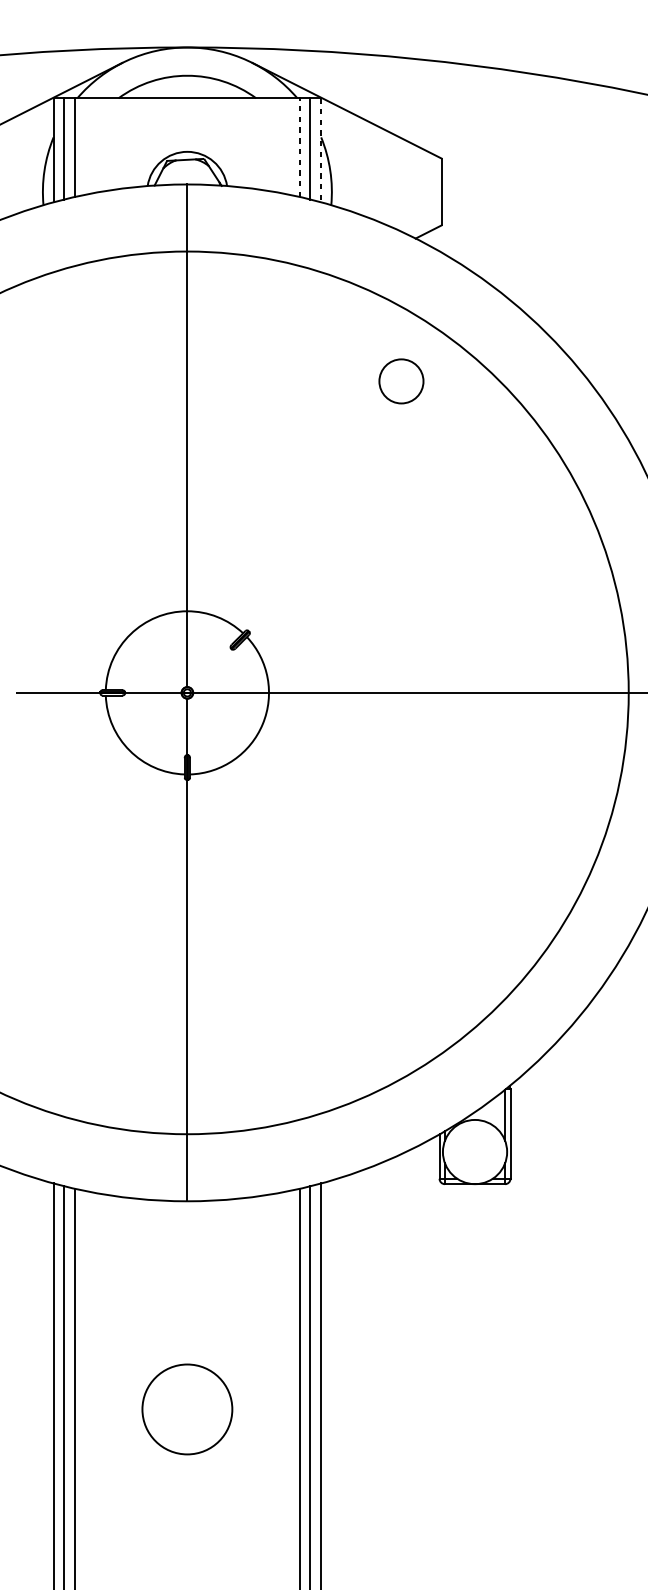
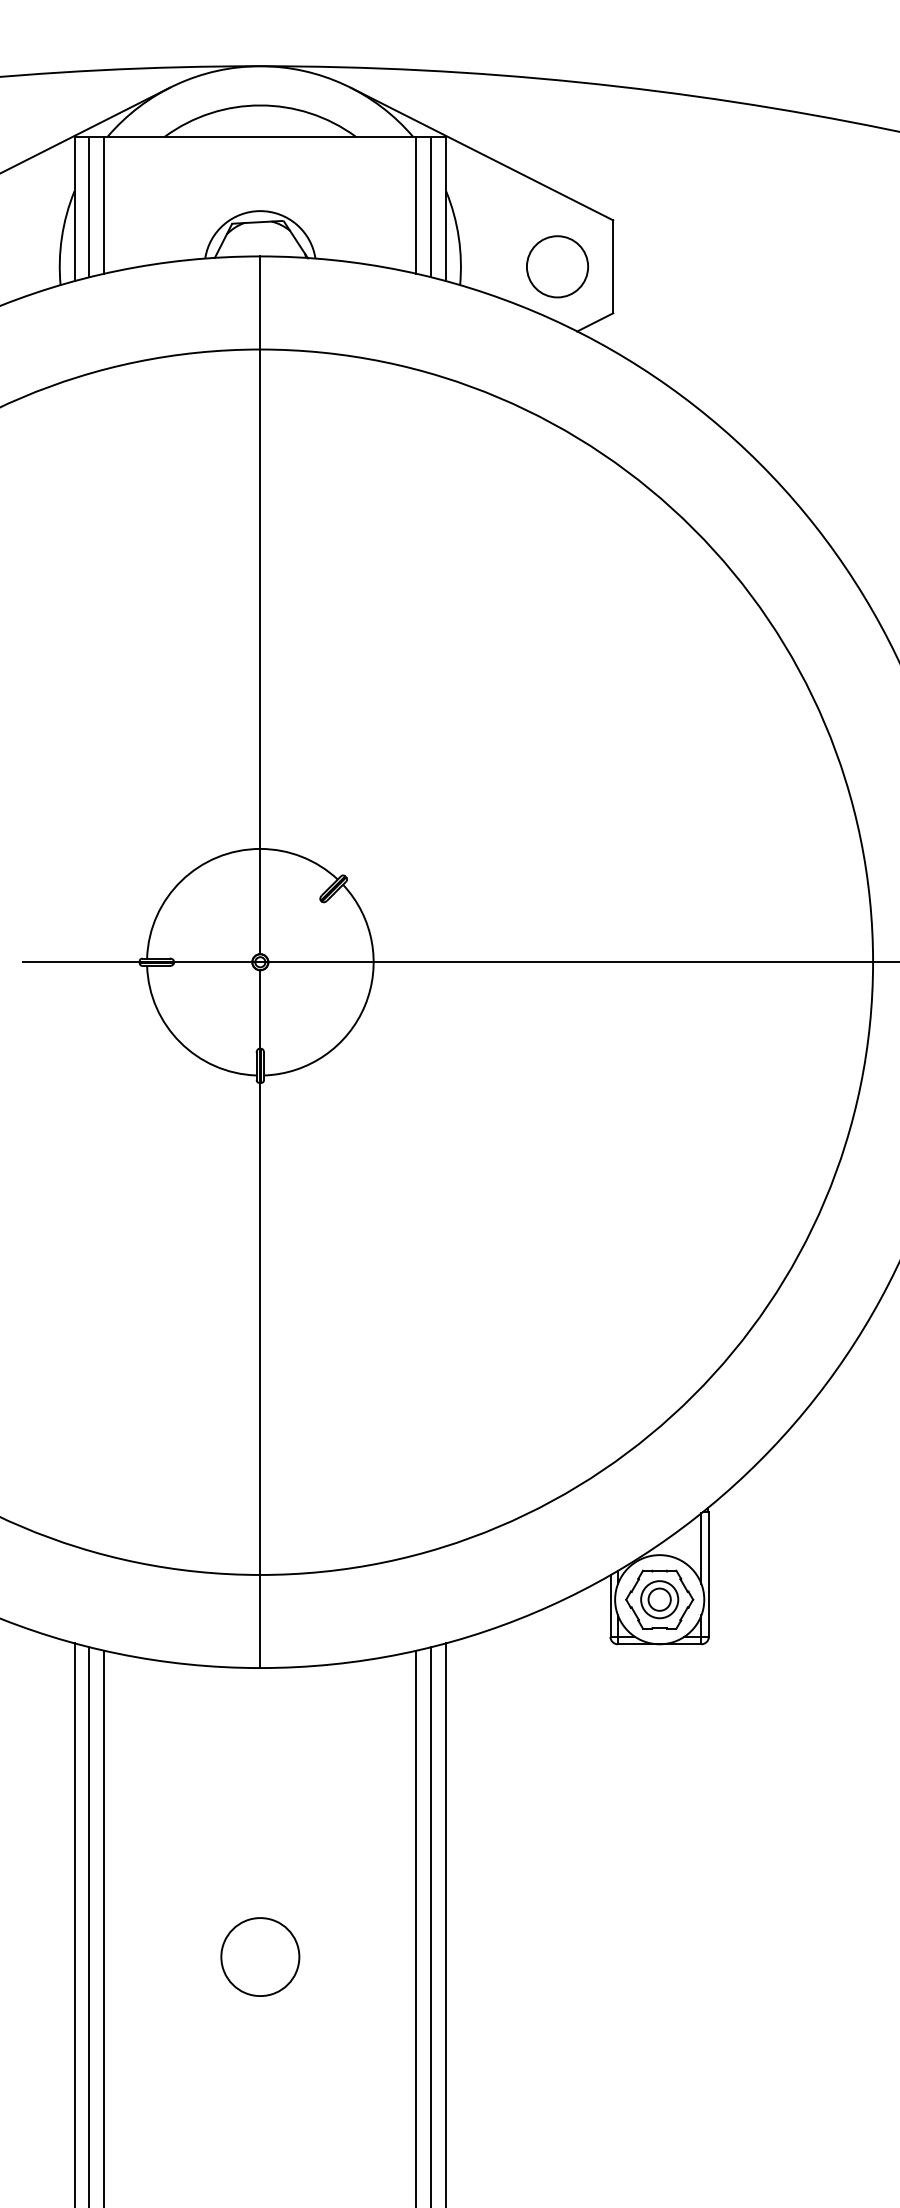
line: (299, 147) -> (416, 205), dashed -> solid
line: (321, 150) -> (446, 209), dashed -> solid
circle: (401, 381) -> (557, 266), moved
part: (474, 1151) -> (659, 1599), added
circle: (187, 1409) -> (260, 1957), size x0.62

